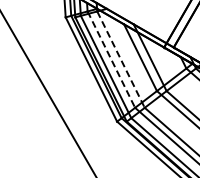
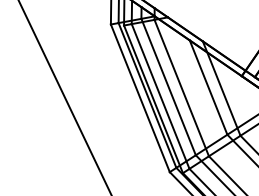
line: (111, 59) -> (168, 86), dashed -> solid
line: (121, 59) -> (182, 87), dashed -> solid

